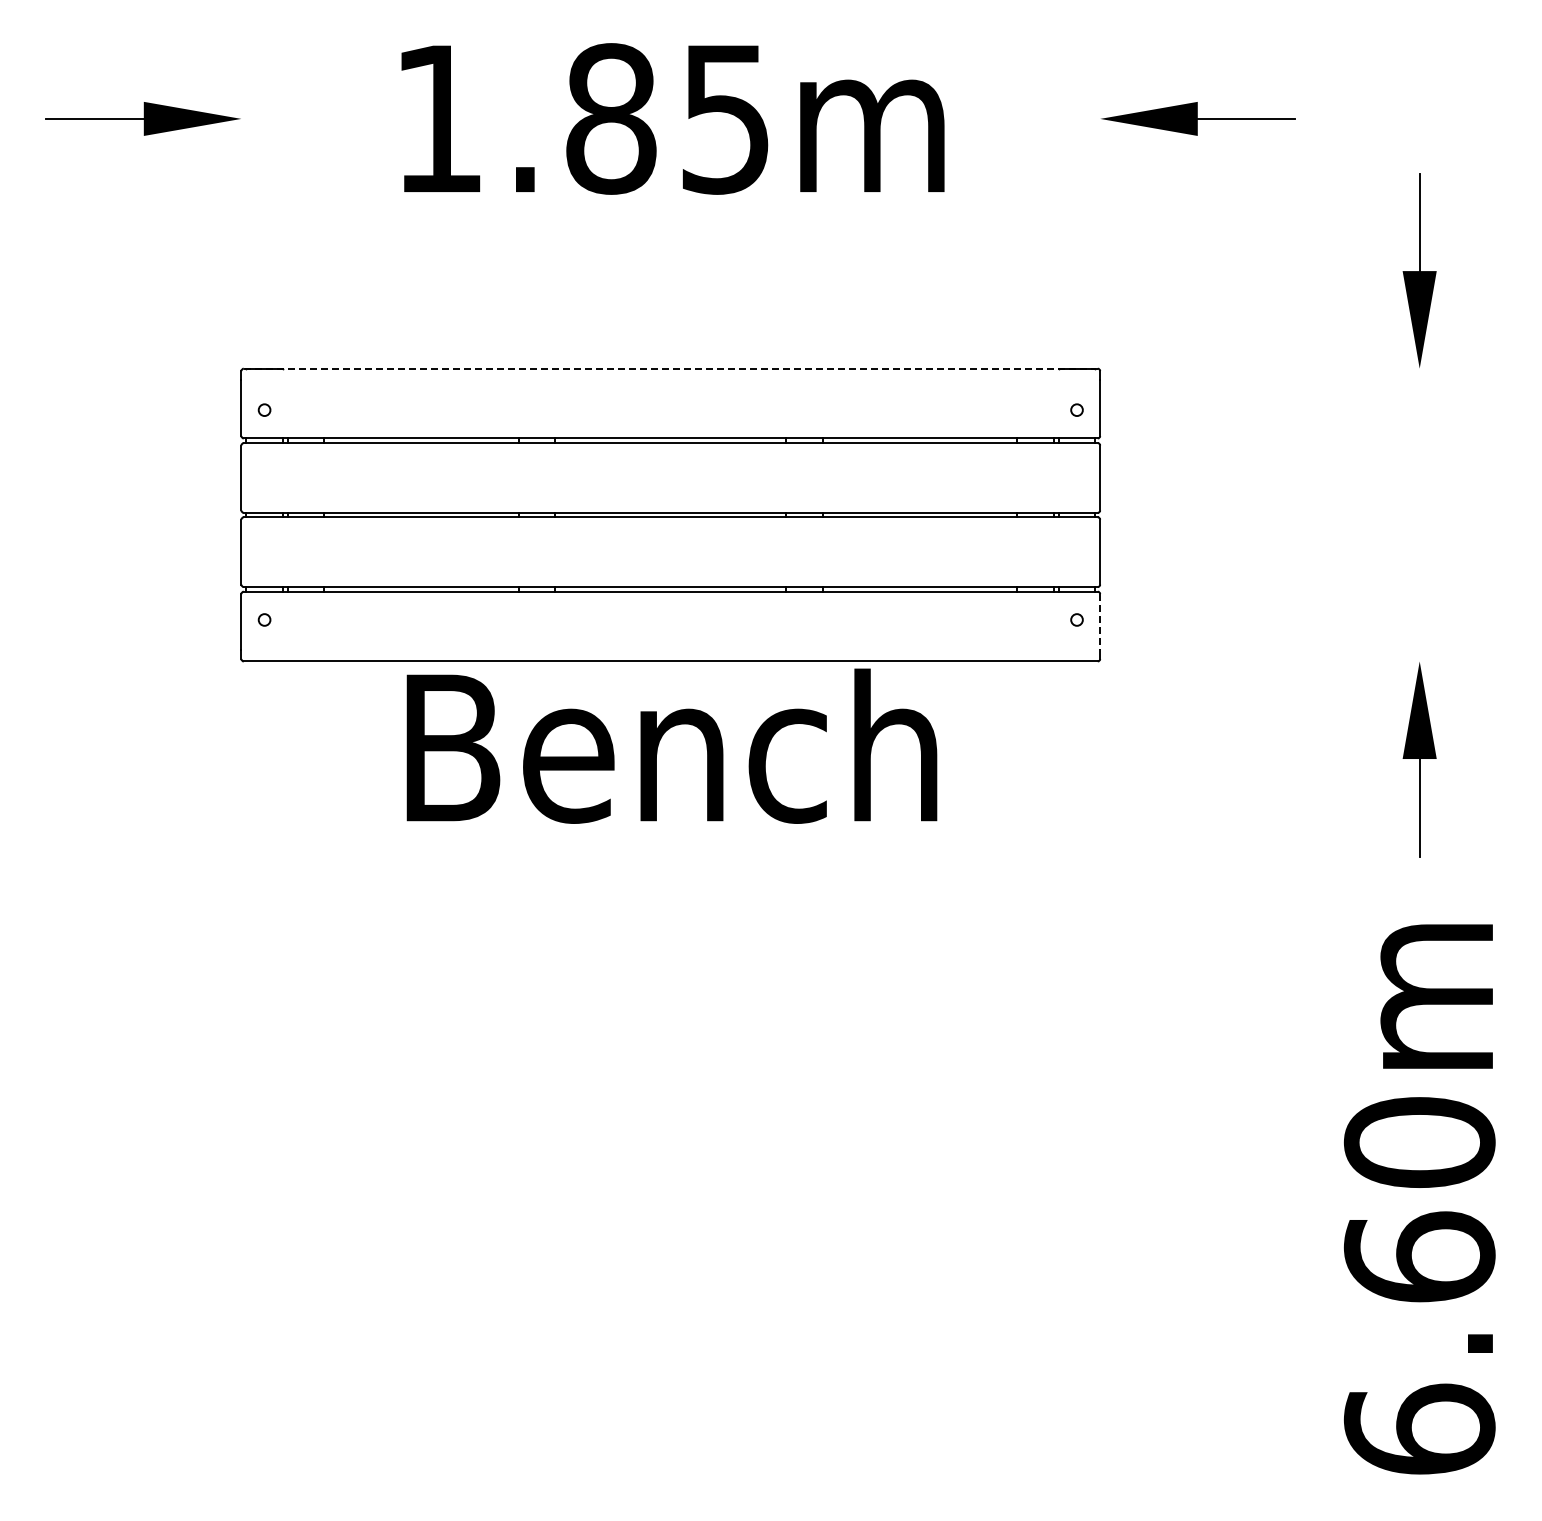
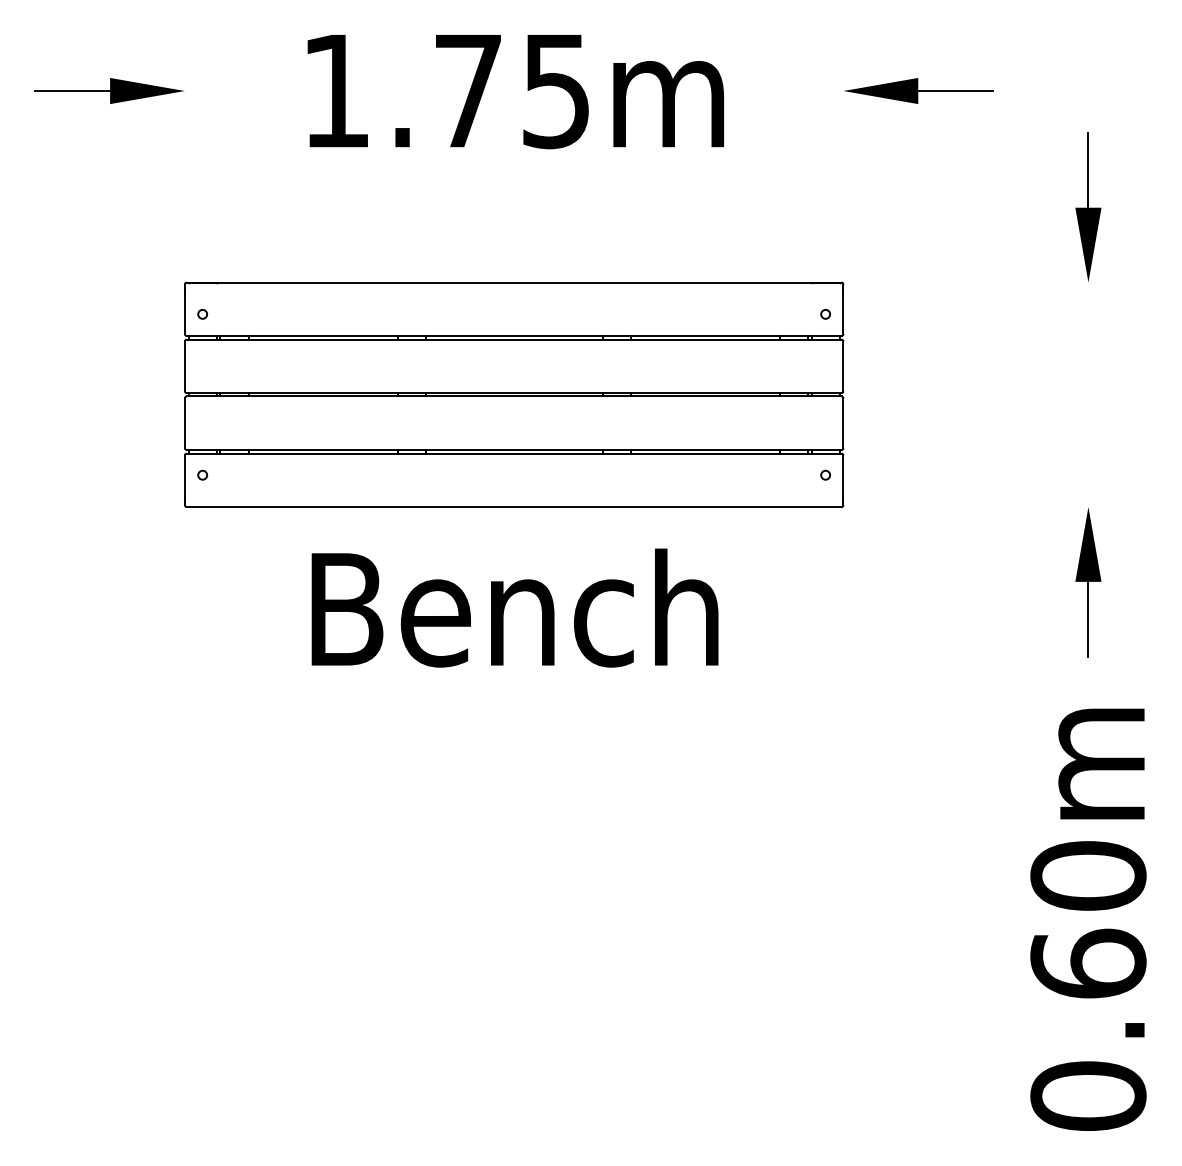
text: (611, 118) -> (468, 90), 1.85m -> 1.75m
line: (670, 368) -> (513, 282), dashed -> solid
line: (1100, 622) -> (843, 477), dashed -> solid
text: (671, 745) -> (514, 607), moved
text: (1419, 1429) -> (1088, 1095), 6.60m -> 0.60m

